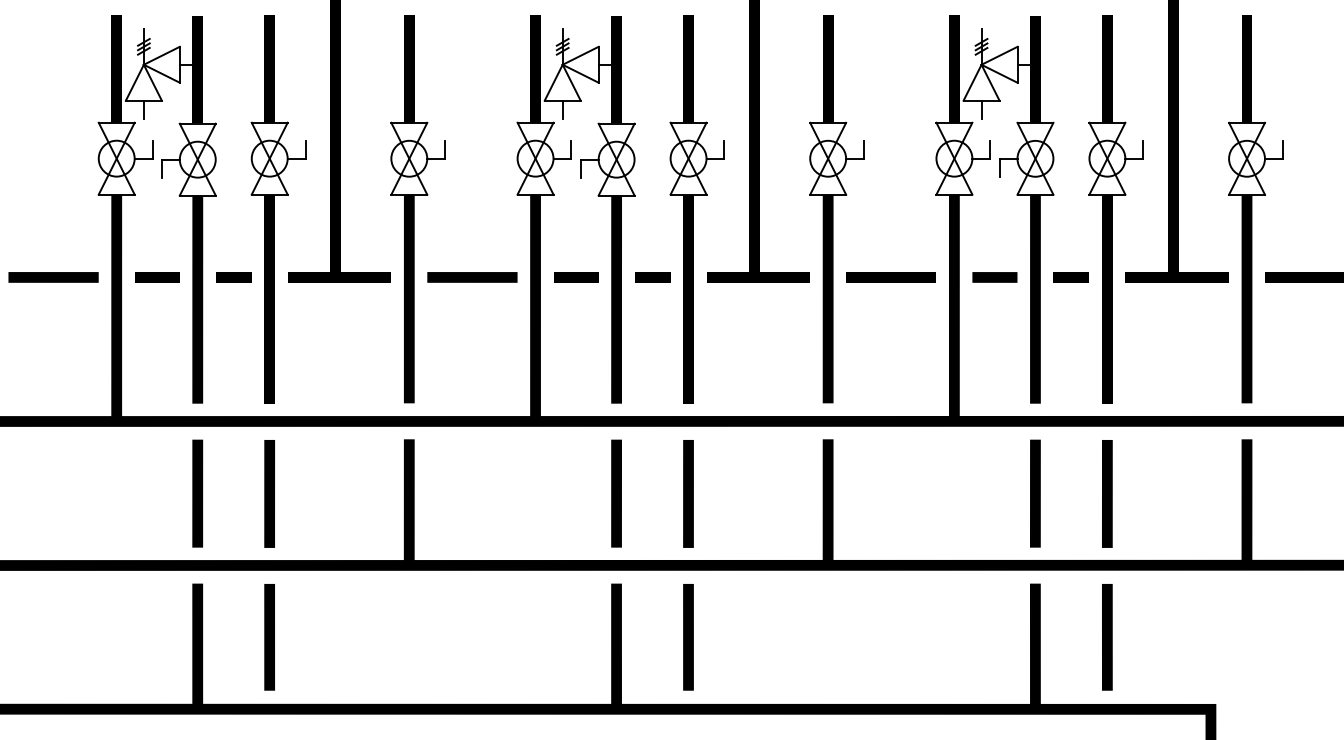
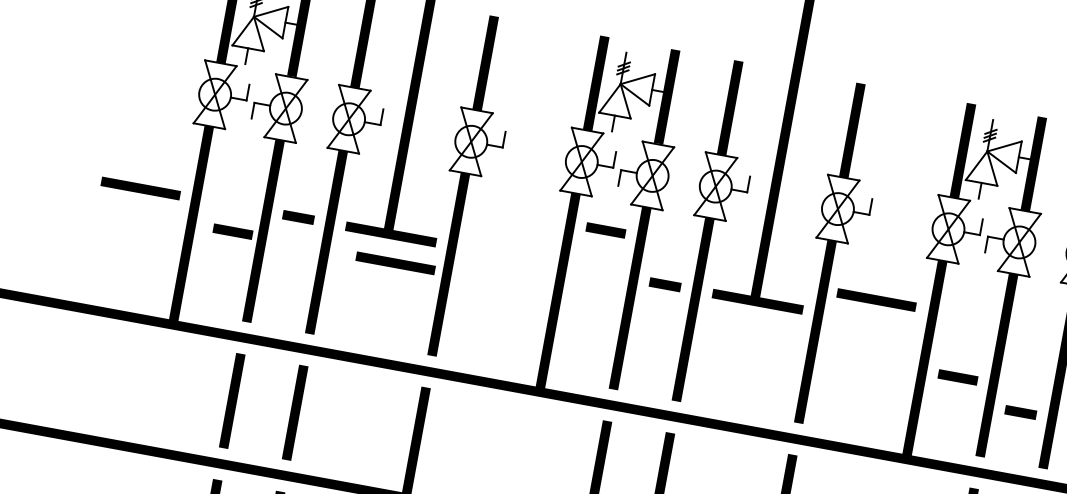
line: (157, 277) -> (233, 231), moved
line: (472, 277) -> (395, 263), moved
line: (576, 277) -> (606, 230), moved
line: (890, 277) -> (875, 299), moved
line: (994, 277) -> (957, 377), moved
line: (1070, 277) -> (1019, 412), moved

